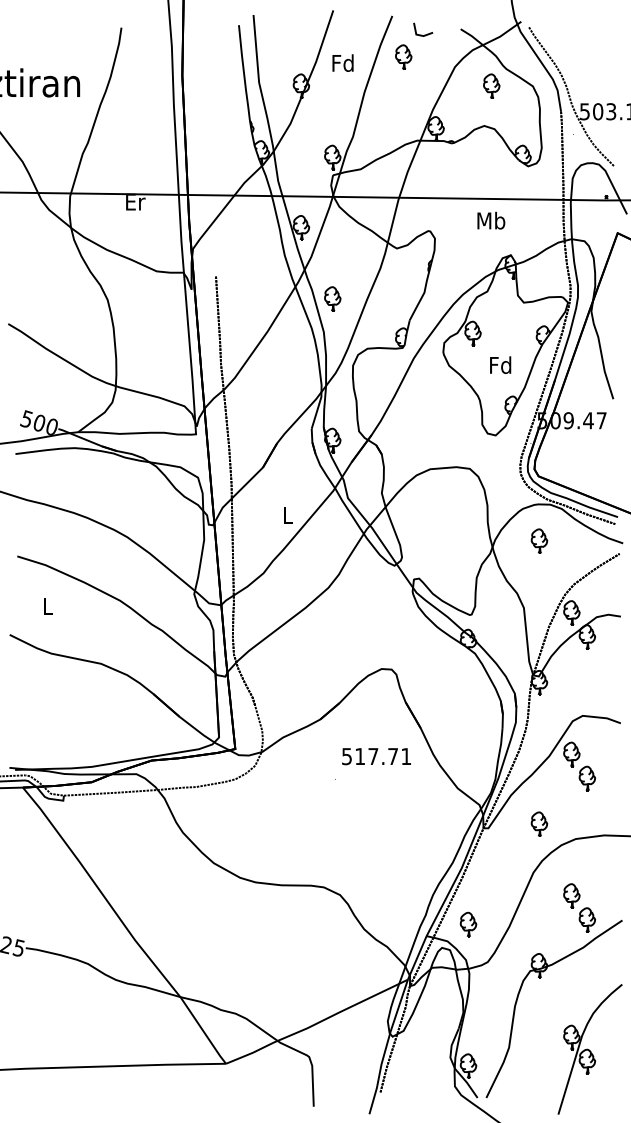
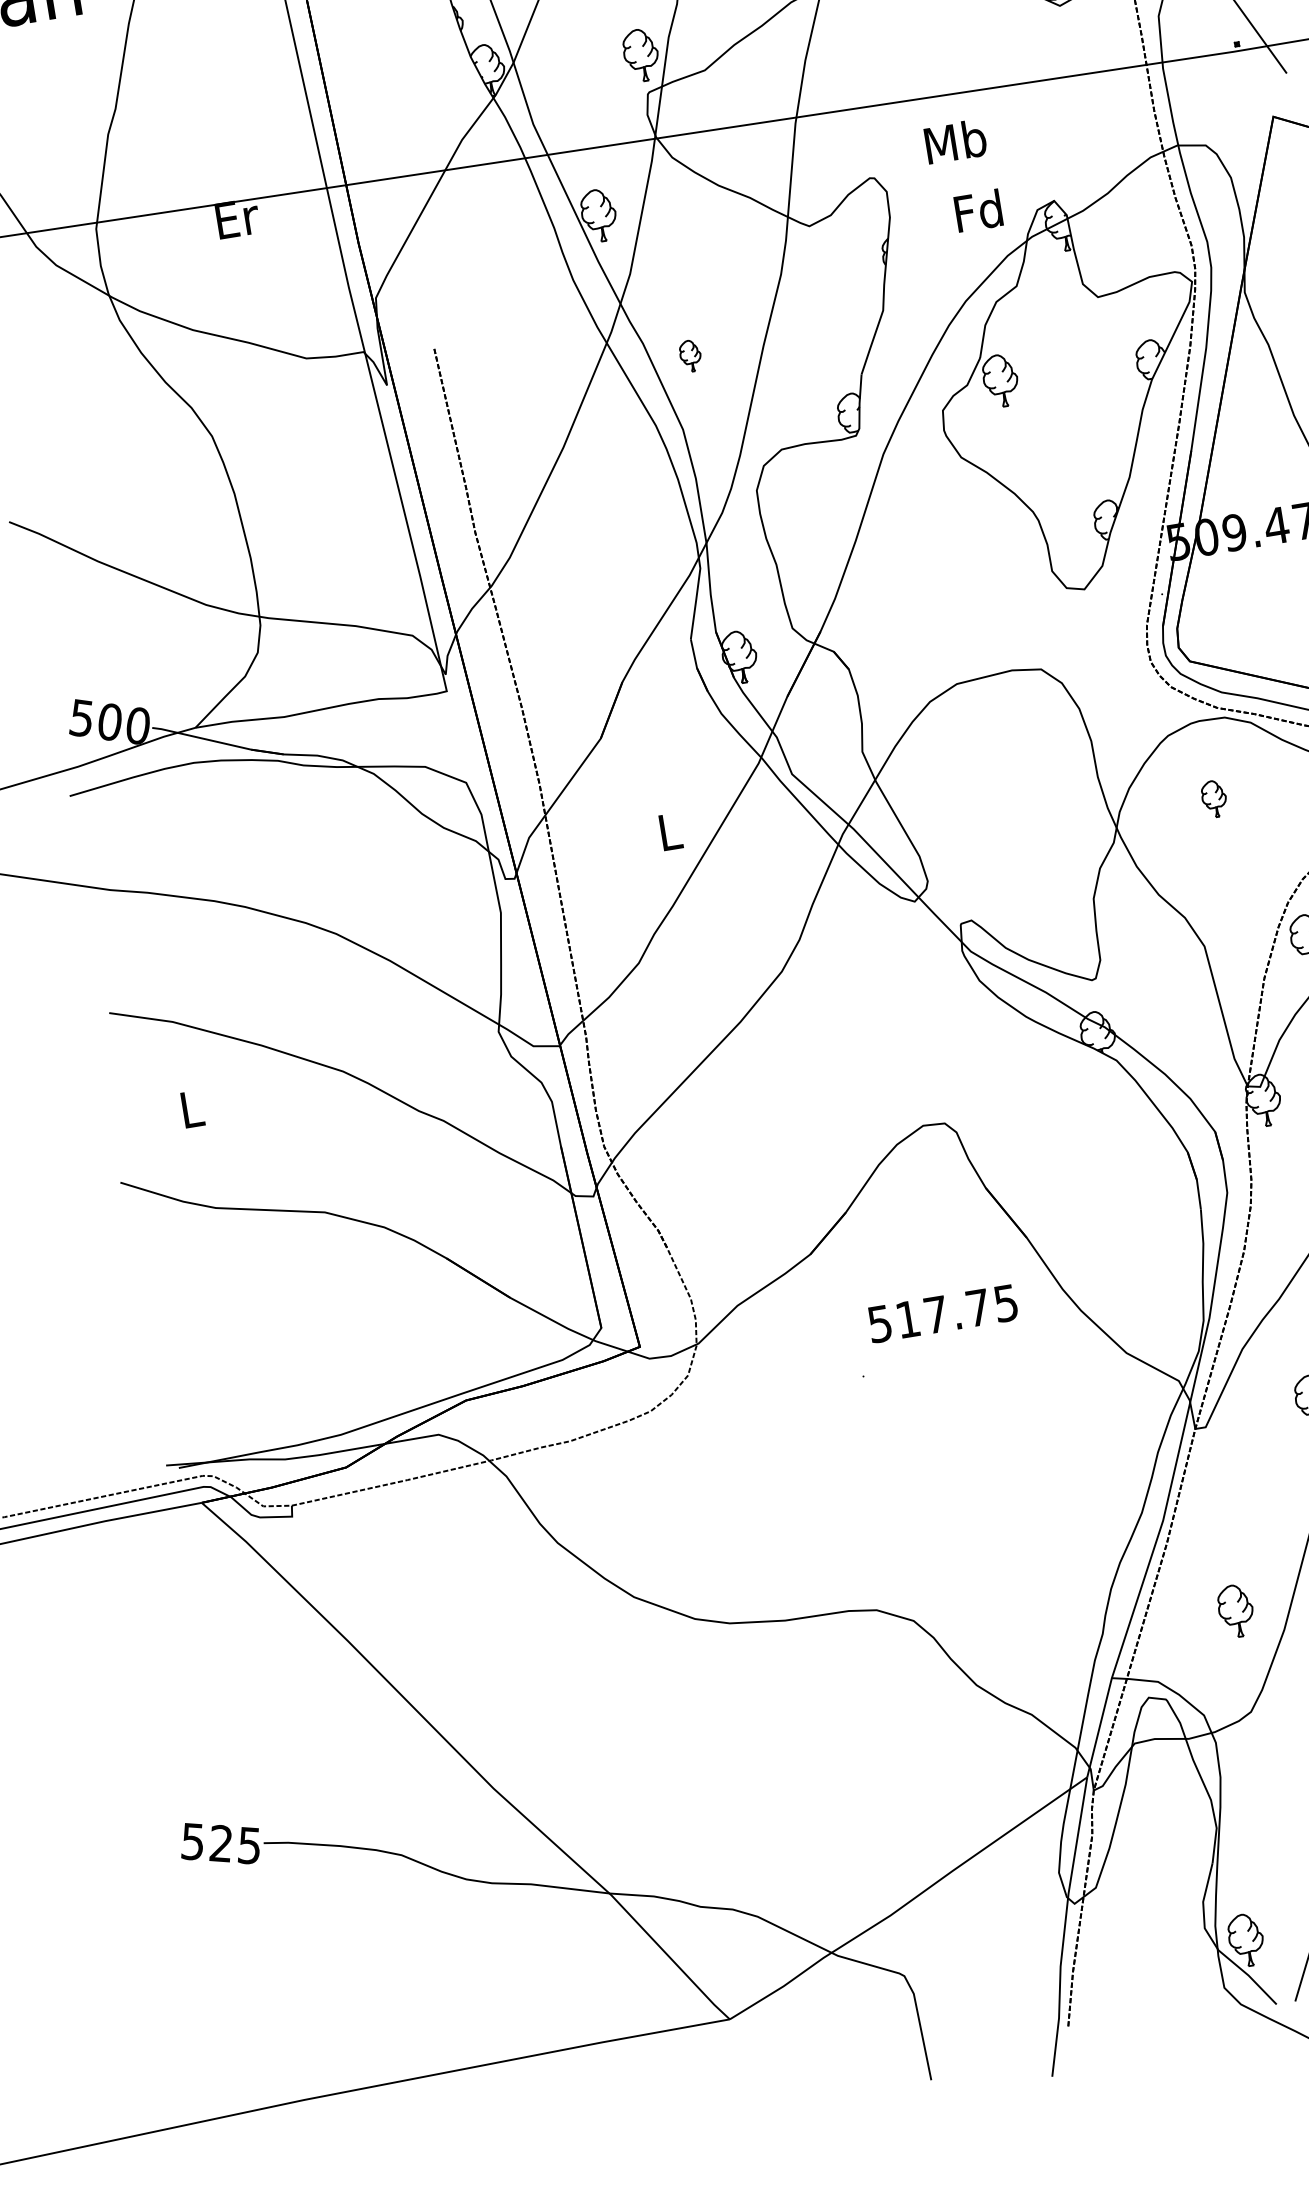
text: (491, 220) -> (955, 141), moved
part: (332, 298) -> (689, 354), size x0.6
text: (500, 364) -> (978, 209), moved
part: (539, 540) -> (1214, 797), size x0.7
text: (406, 756) -> (1006, 1303), 517.71 -> 517.75
part: (468, 924) -> (1235, 1610), moved

